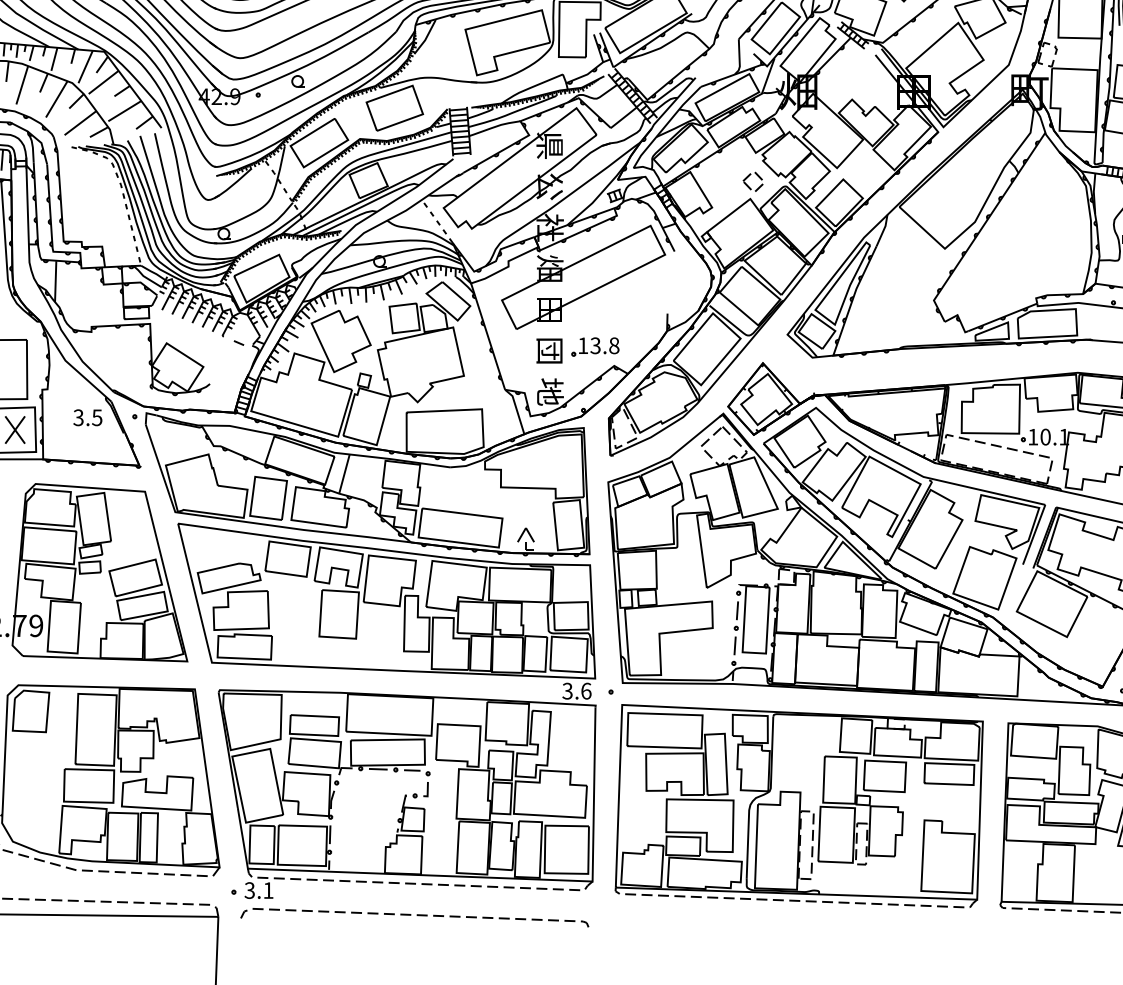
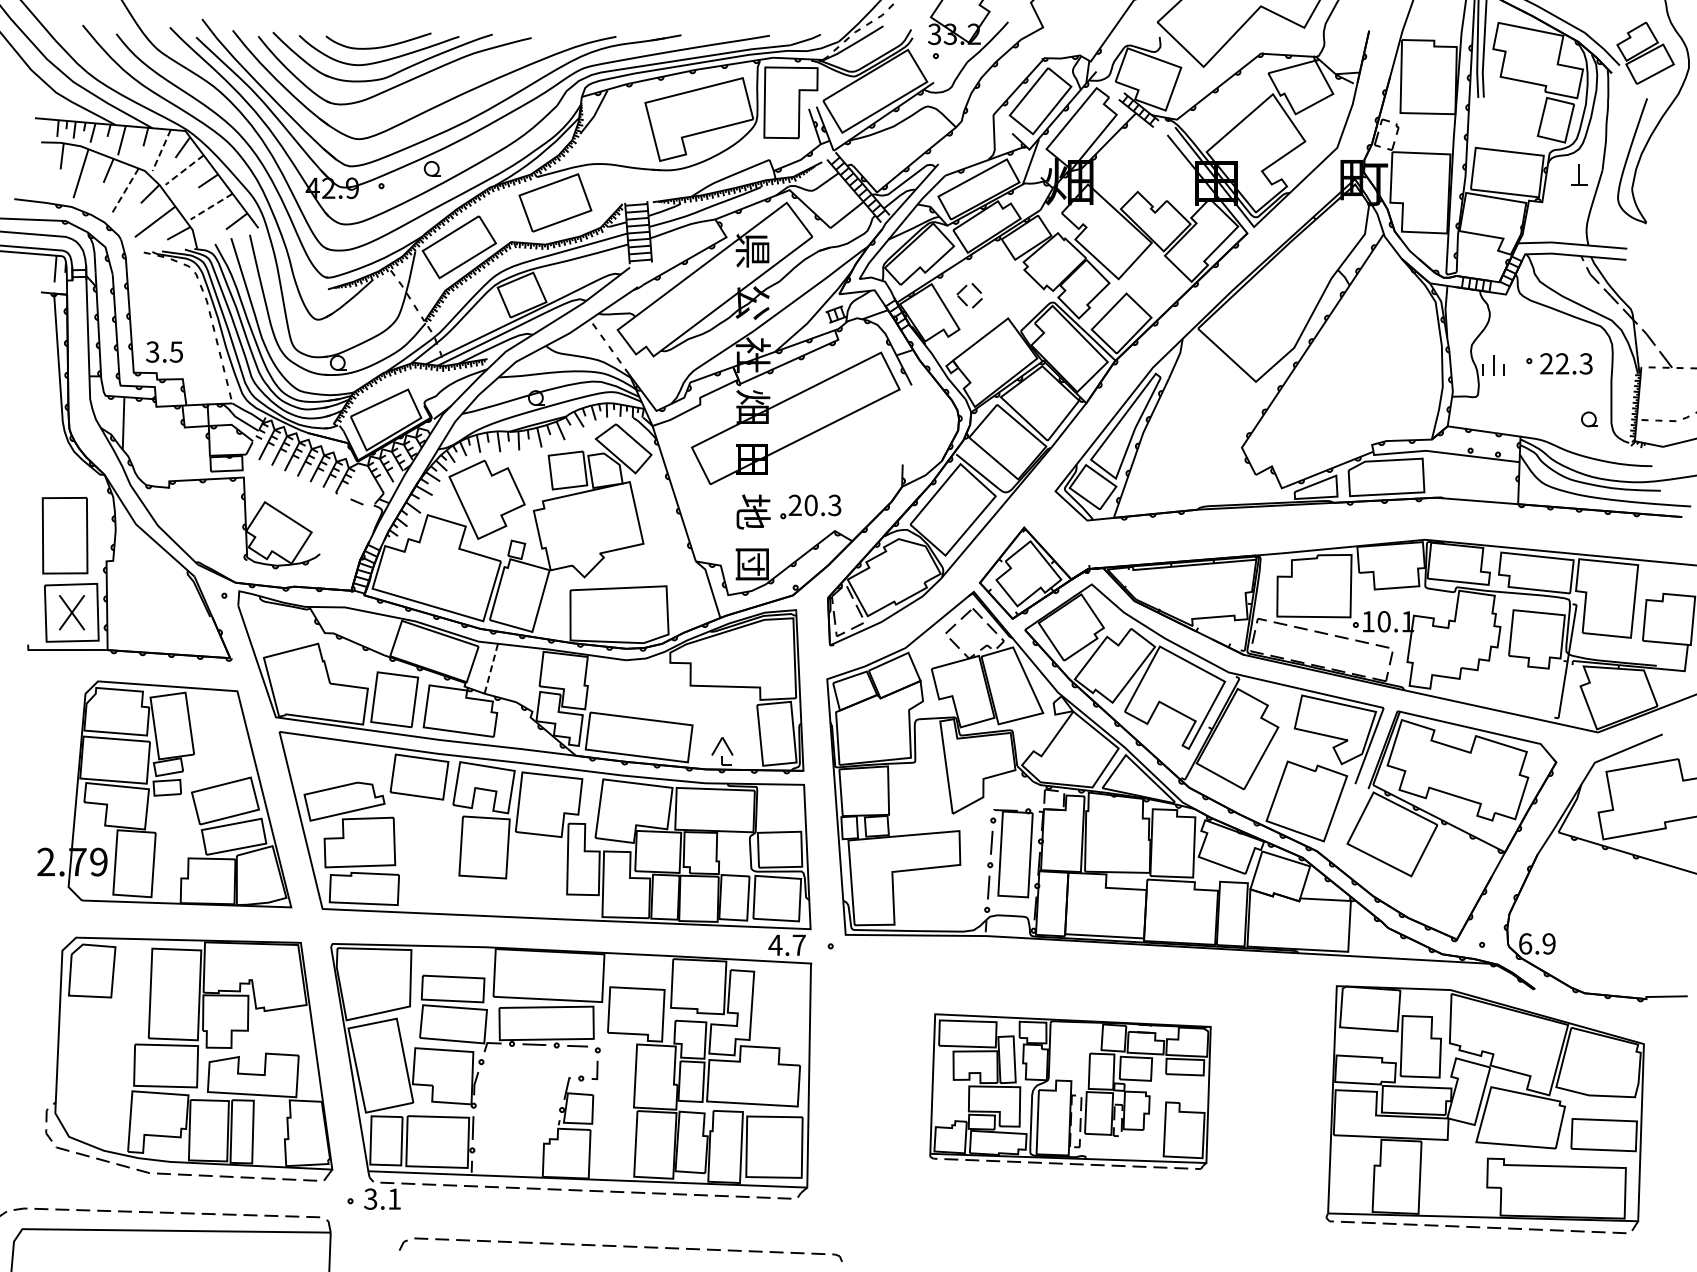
line: (85, 67) -> (161, 150), solid -> dashed
line: (103, 82) -> (184, 170), solid -> dashed
line: (56, 99) -> (124, 191), solid -> dashed
line: (124, 111) -> (211, 206), solid -> dashed
part: (748, 185) -> (963, 300), moved
text: (598, 345) -> (814, 505), 13.8 -> 20.3
text: (549, 350) -> (752, 511), 団 -> 地
text: (549, 391) -> (752, 563), 地 -> 団
text: (87, 417) -> (164, 351), moved
line: (344, 473) -> (491, 668), solid -> dashed
text: (576, 691) -> (786, 945), 3.6 -> 4.7
part: (799, 806) -> (1070, 1091), size x0.6
curve: (416, 915) -> (623, 1247), moved

